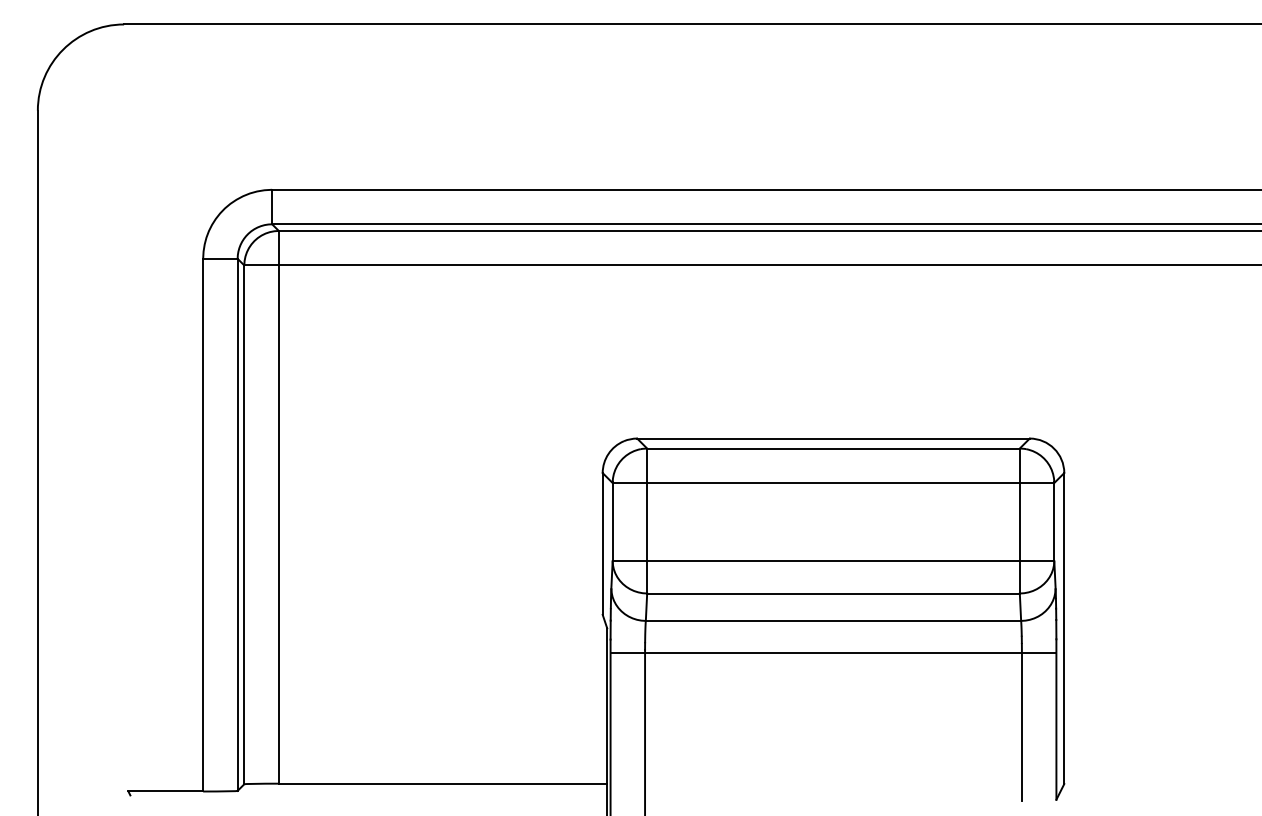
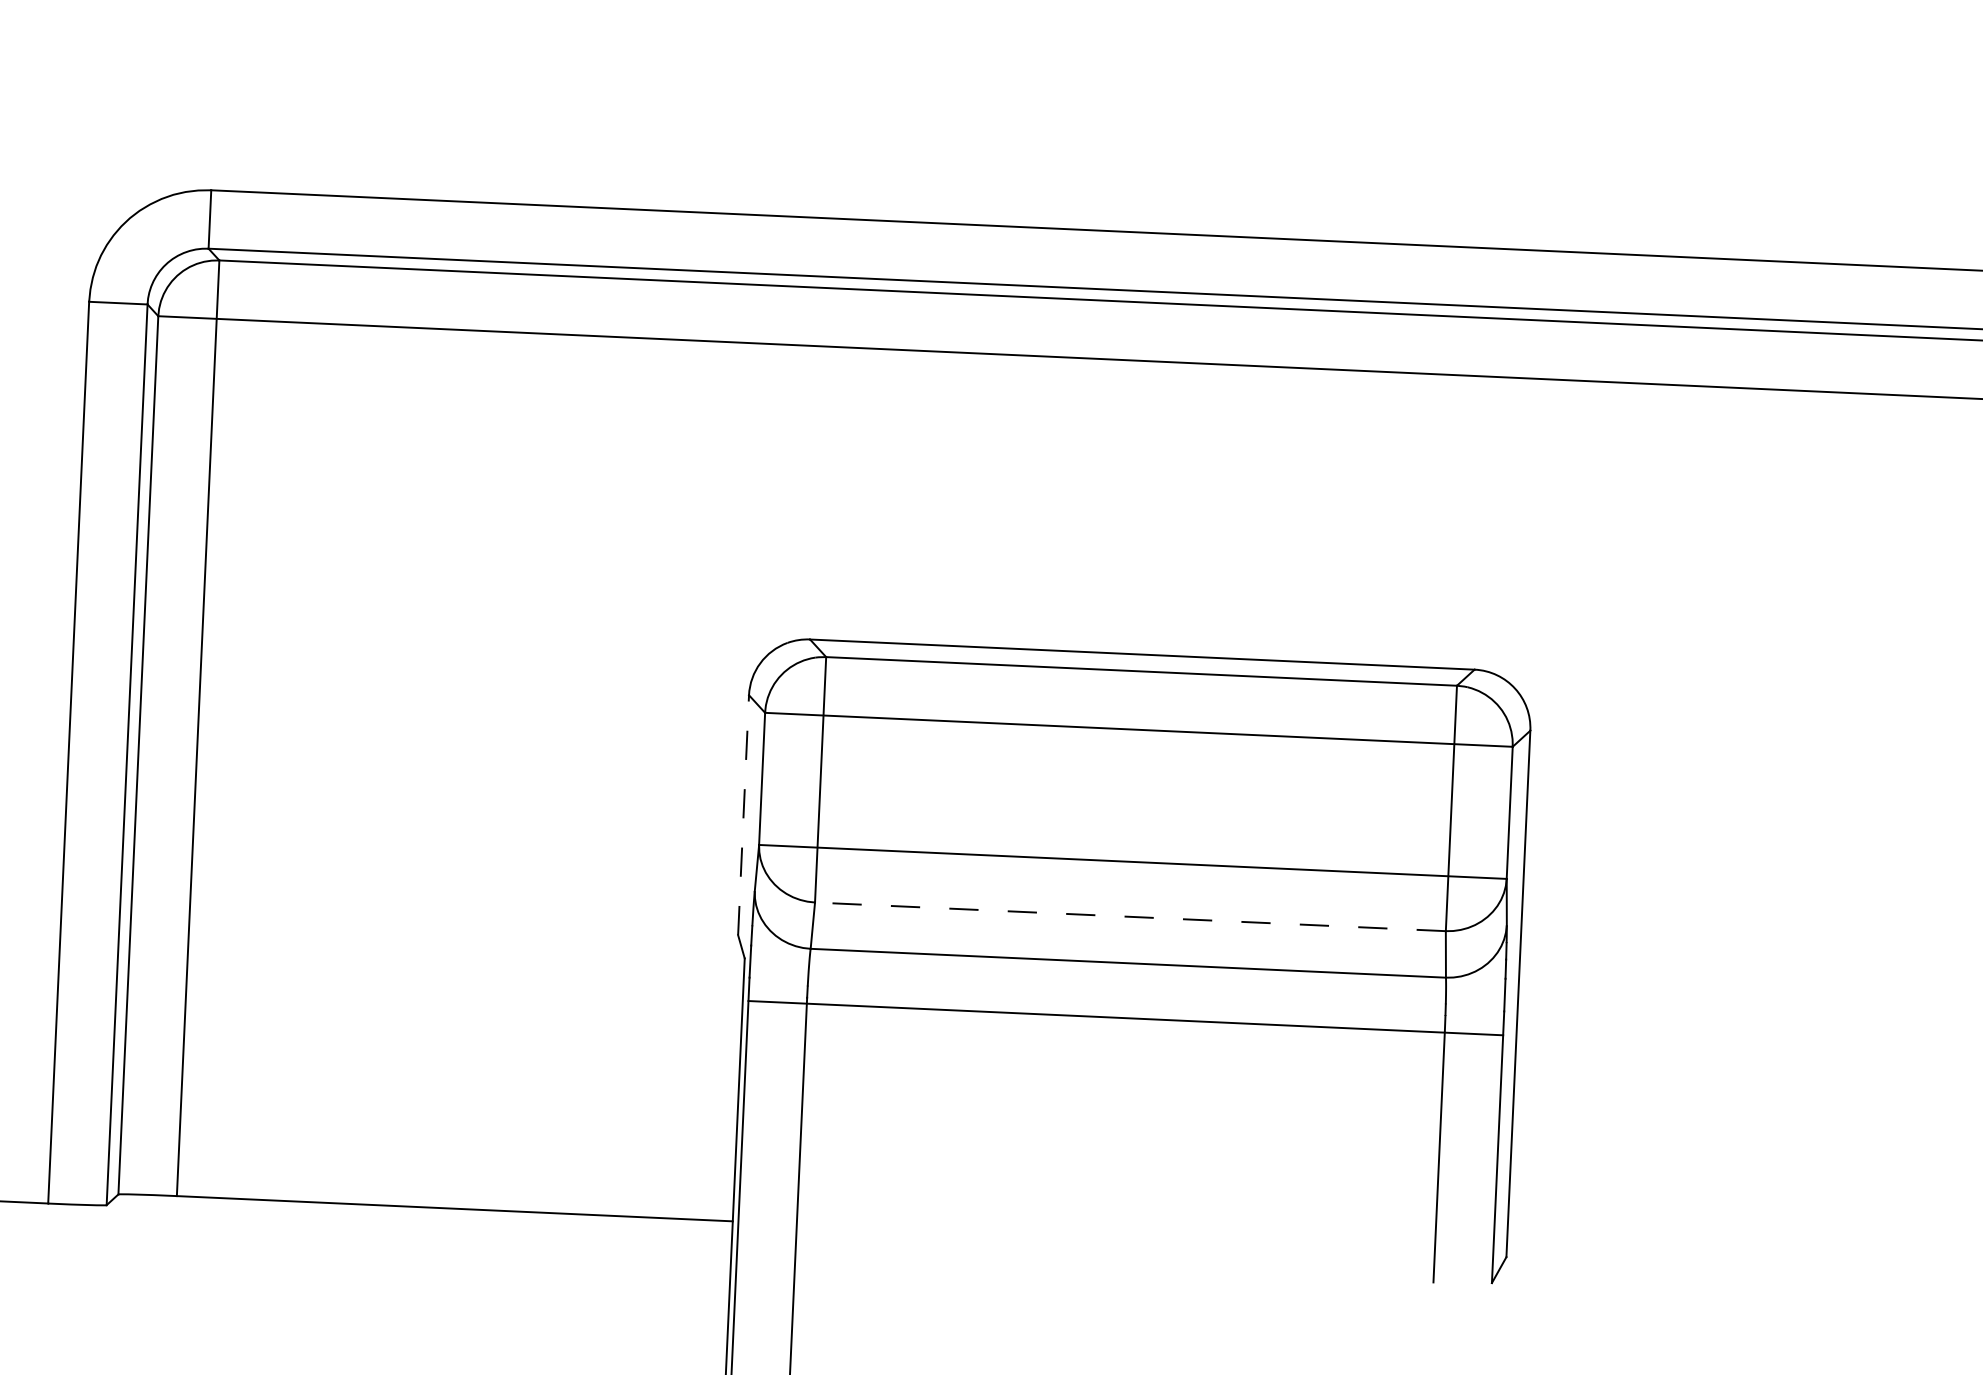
line: (602, 543) -> (743, 814), solid -> dashed
line: (833, 593) -> (1130, 916), solid -> dashed

